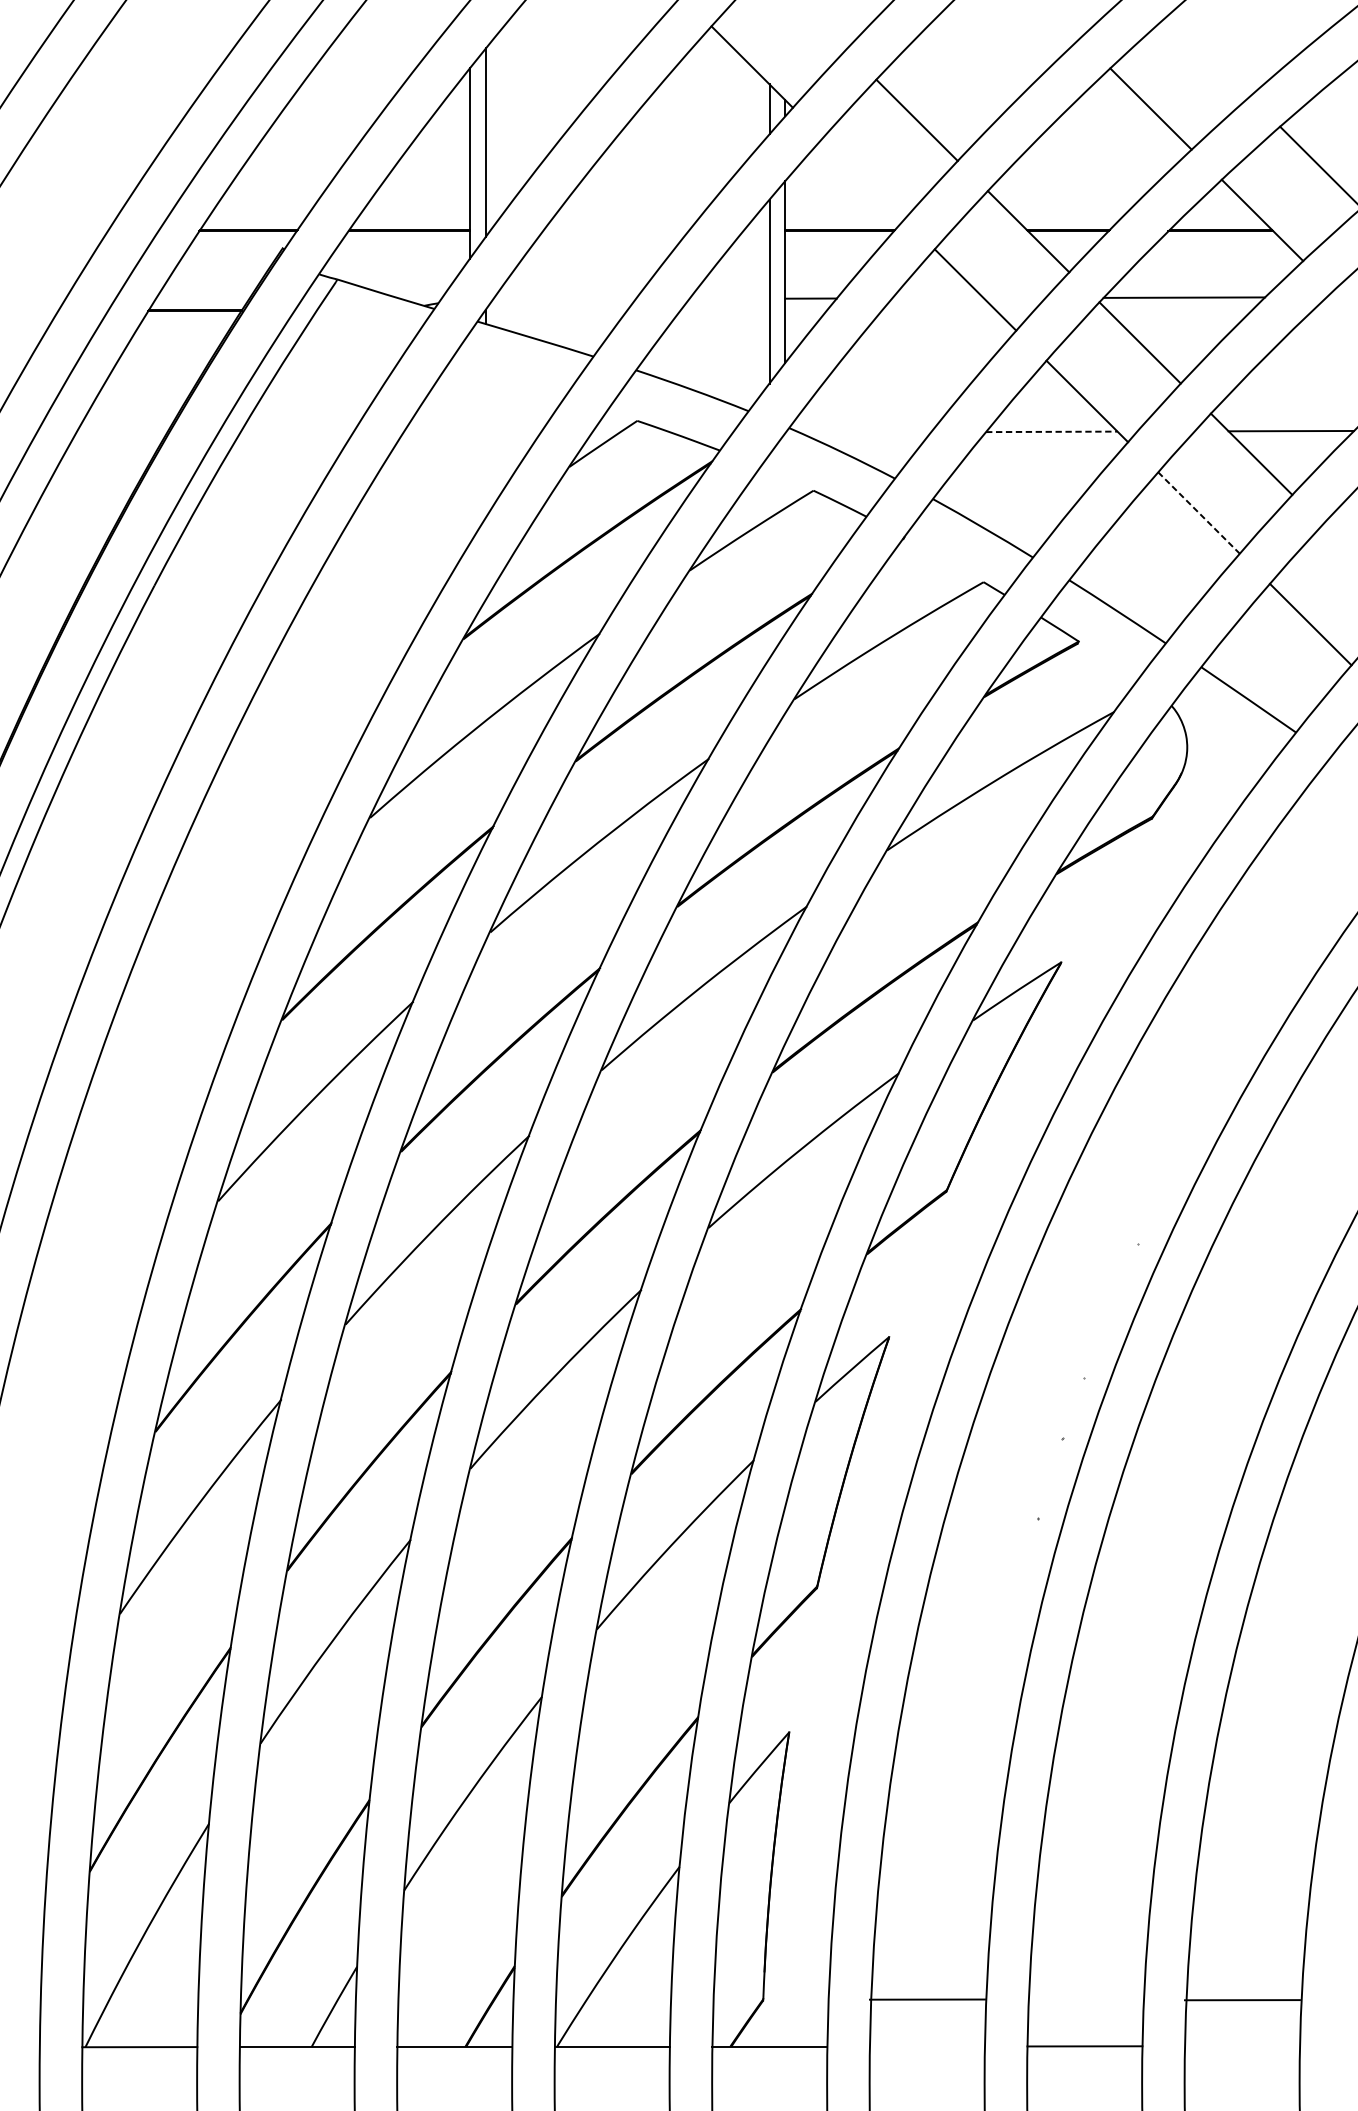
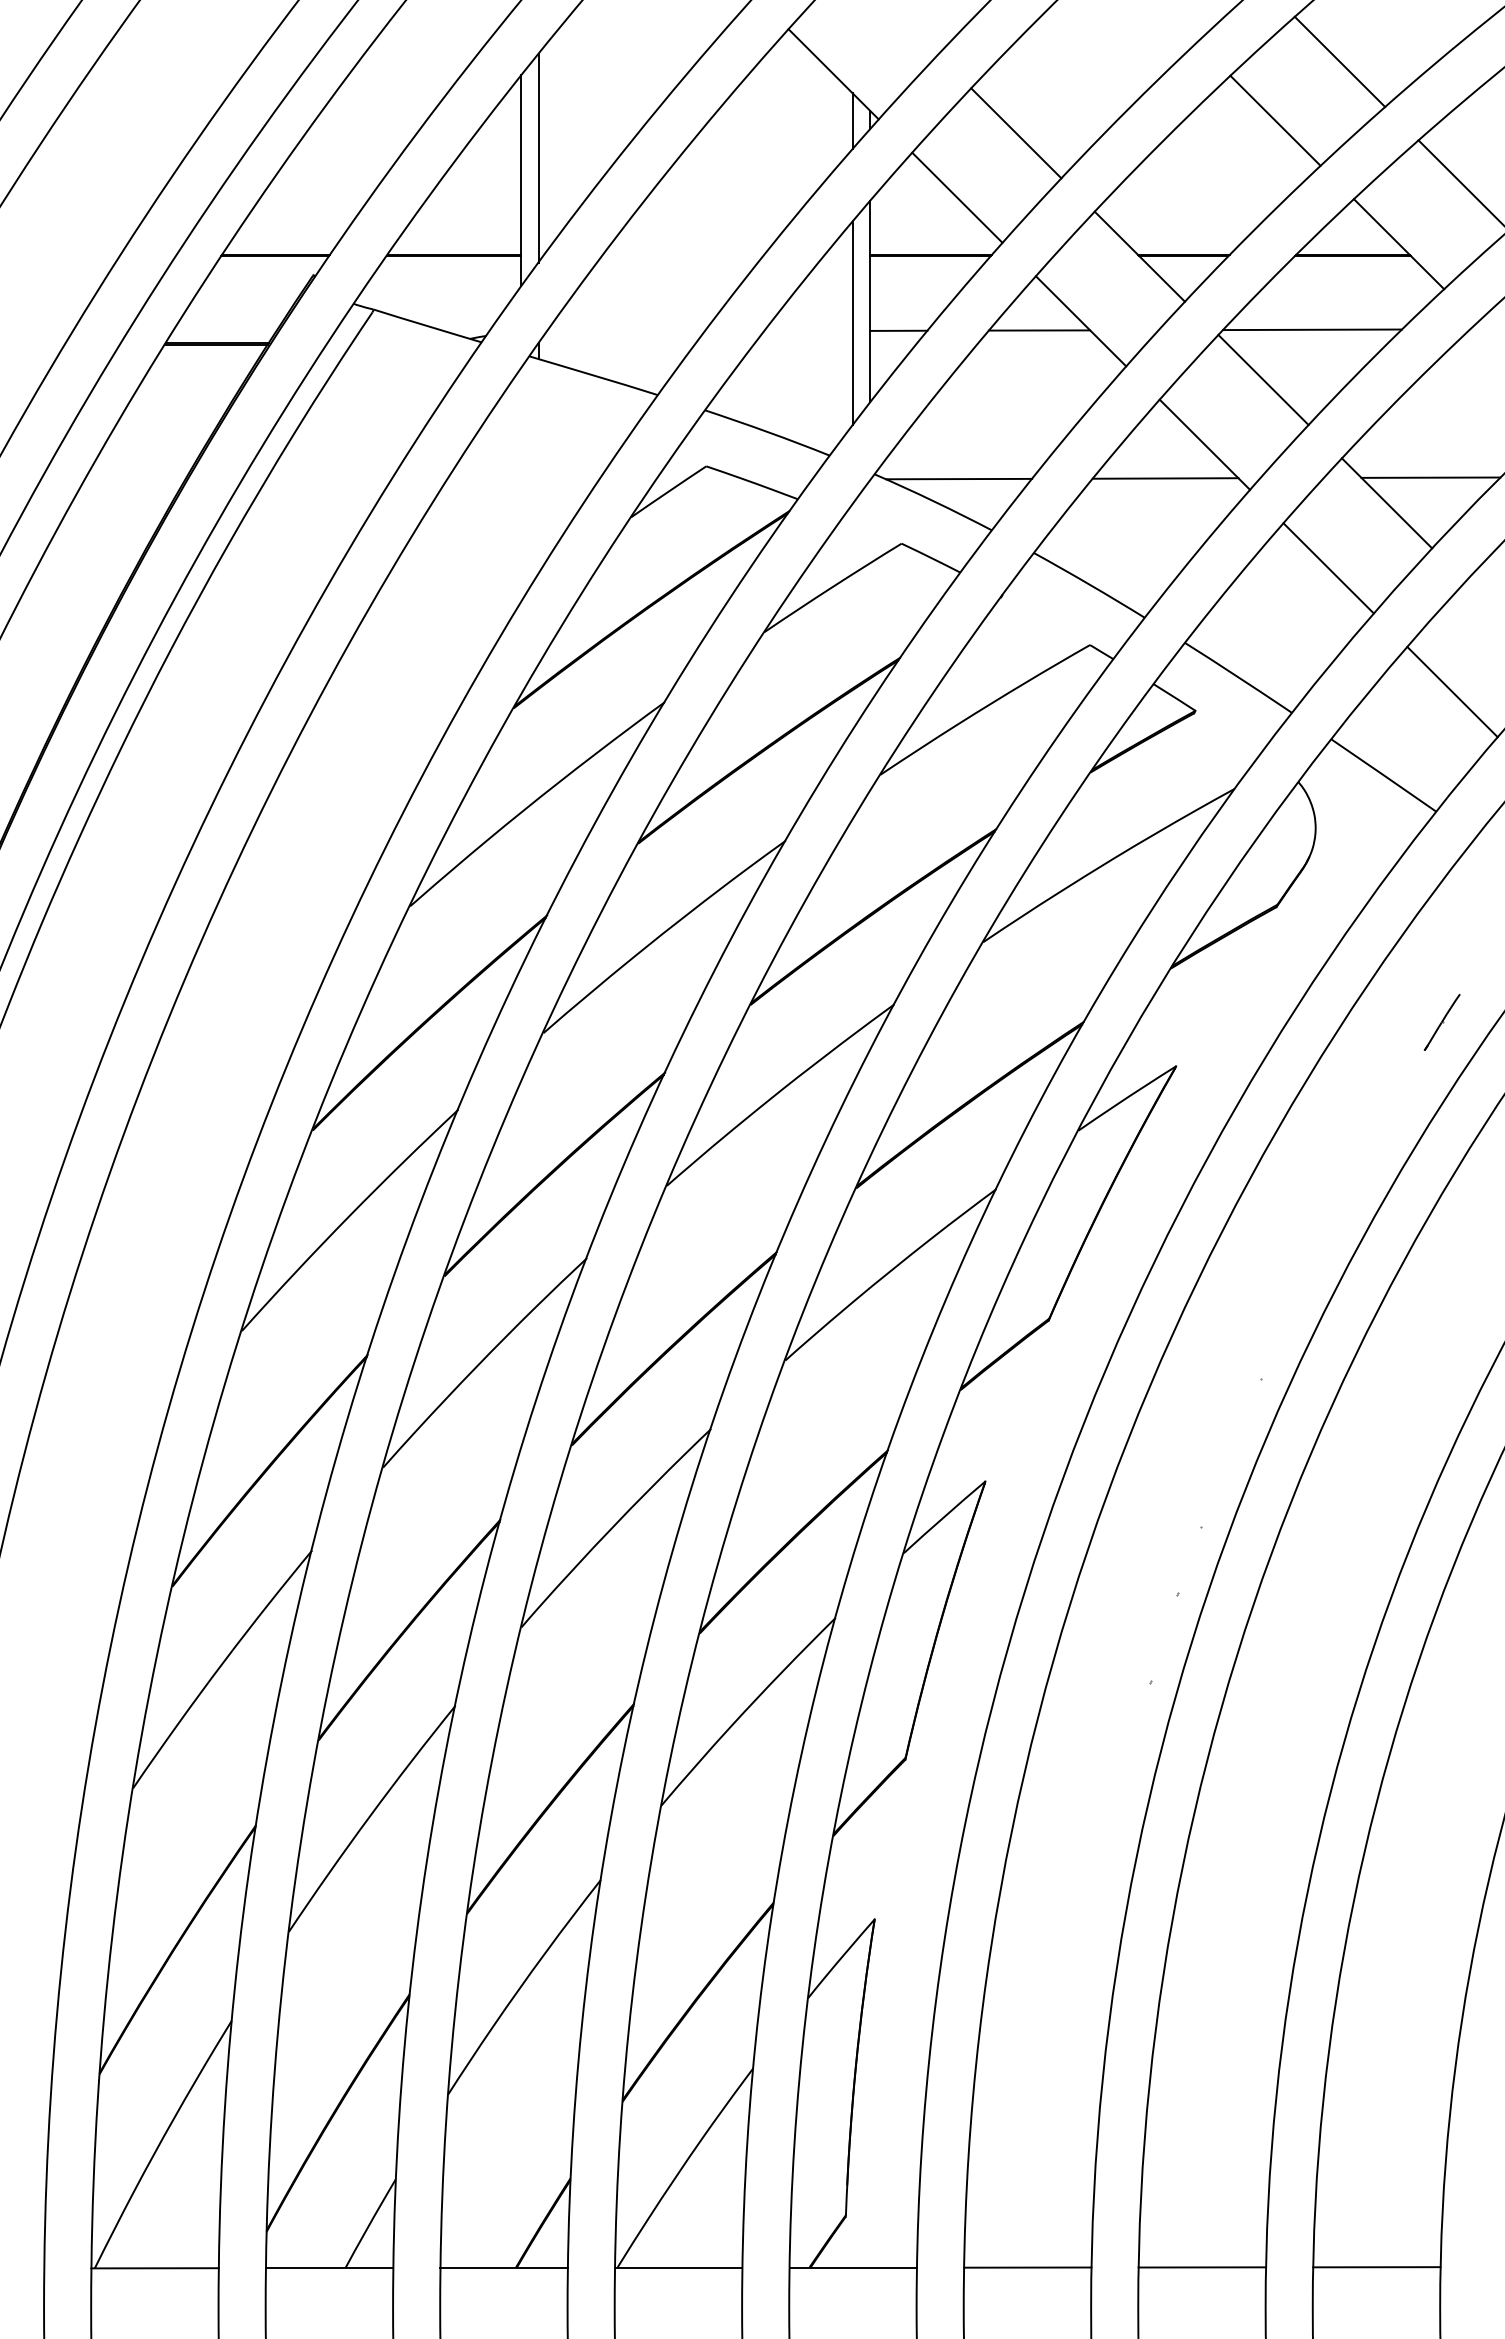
line: (1208, 55) -> (1339, 61), added
line: (864, 178) -> (957, 197), added
line: (938, 298) -> (1039, 330), added
line: (865, 431) -> (959, 478), added
line: (1051, 431) -> (1165, 478), dashed -> solid
line: (1198, 513) -> (1328, 568), dashed -> solid
part: (1301, 922) -> (1442, 1022), added
line: (927, 1999) -> (1027, 2267), moved
line: (1242, 2000) -> (1376, 2267), moved

